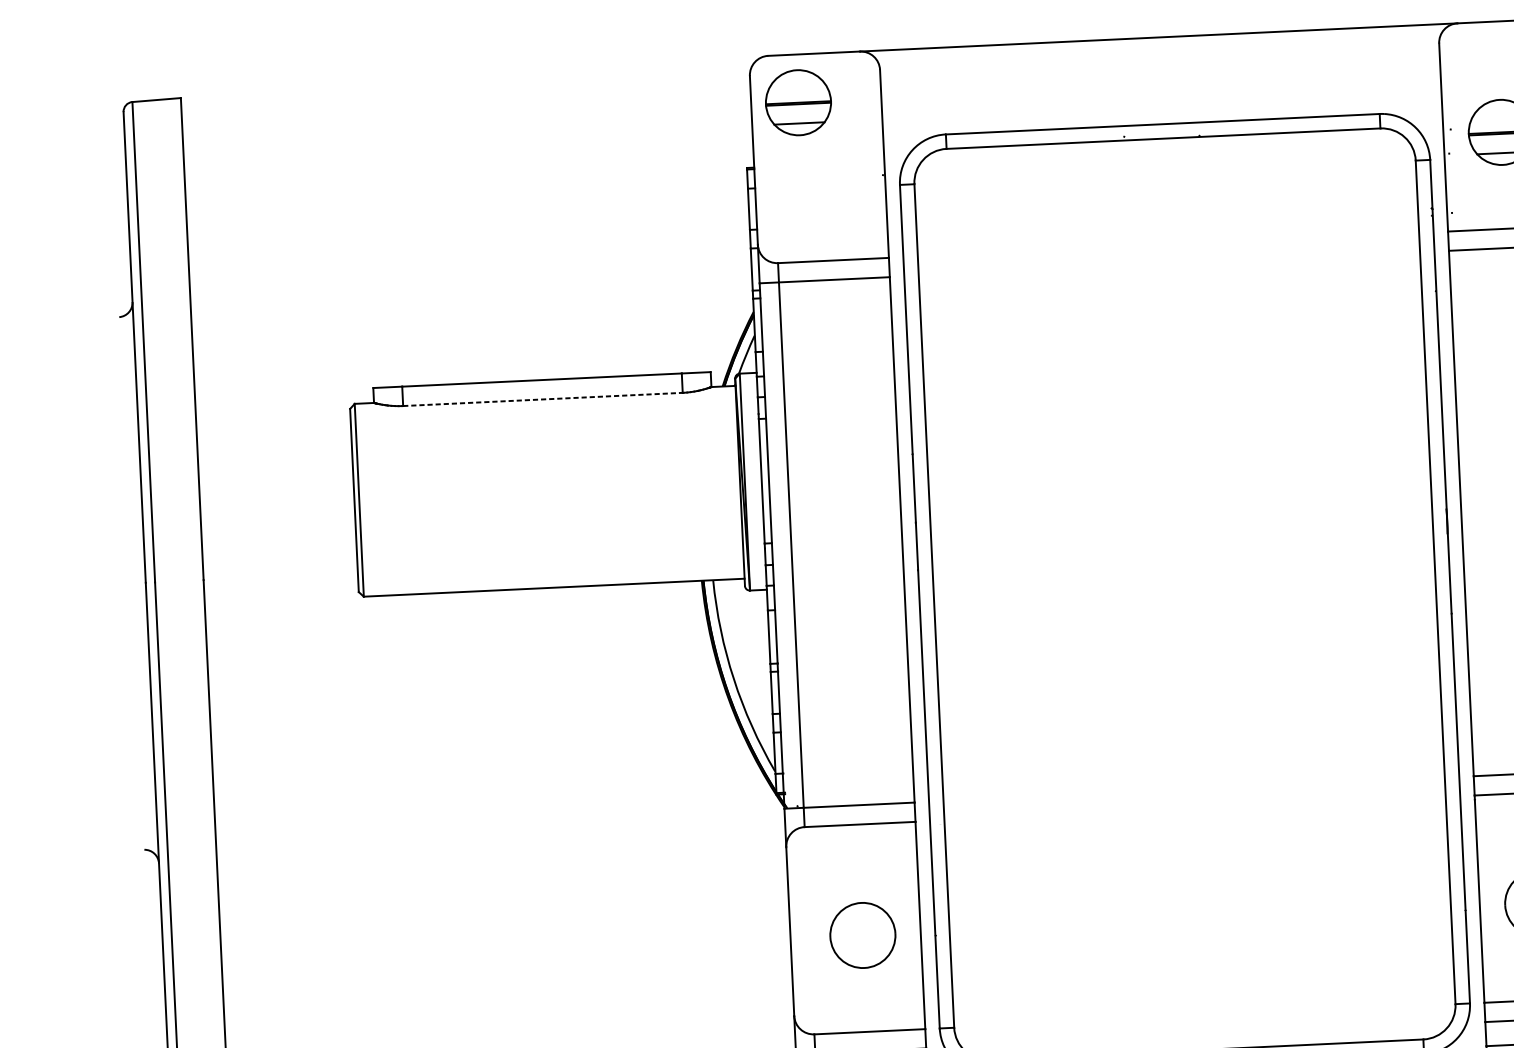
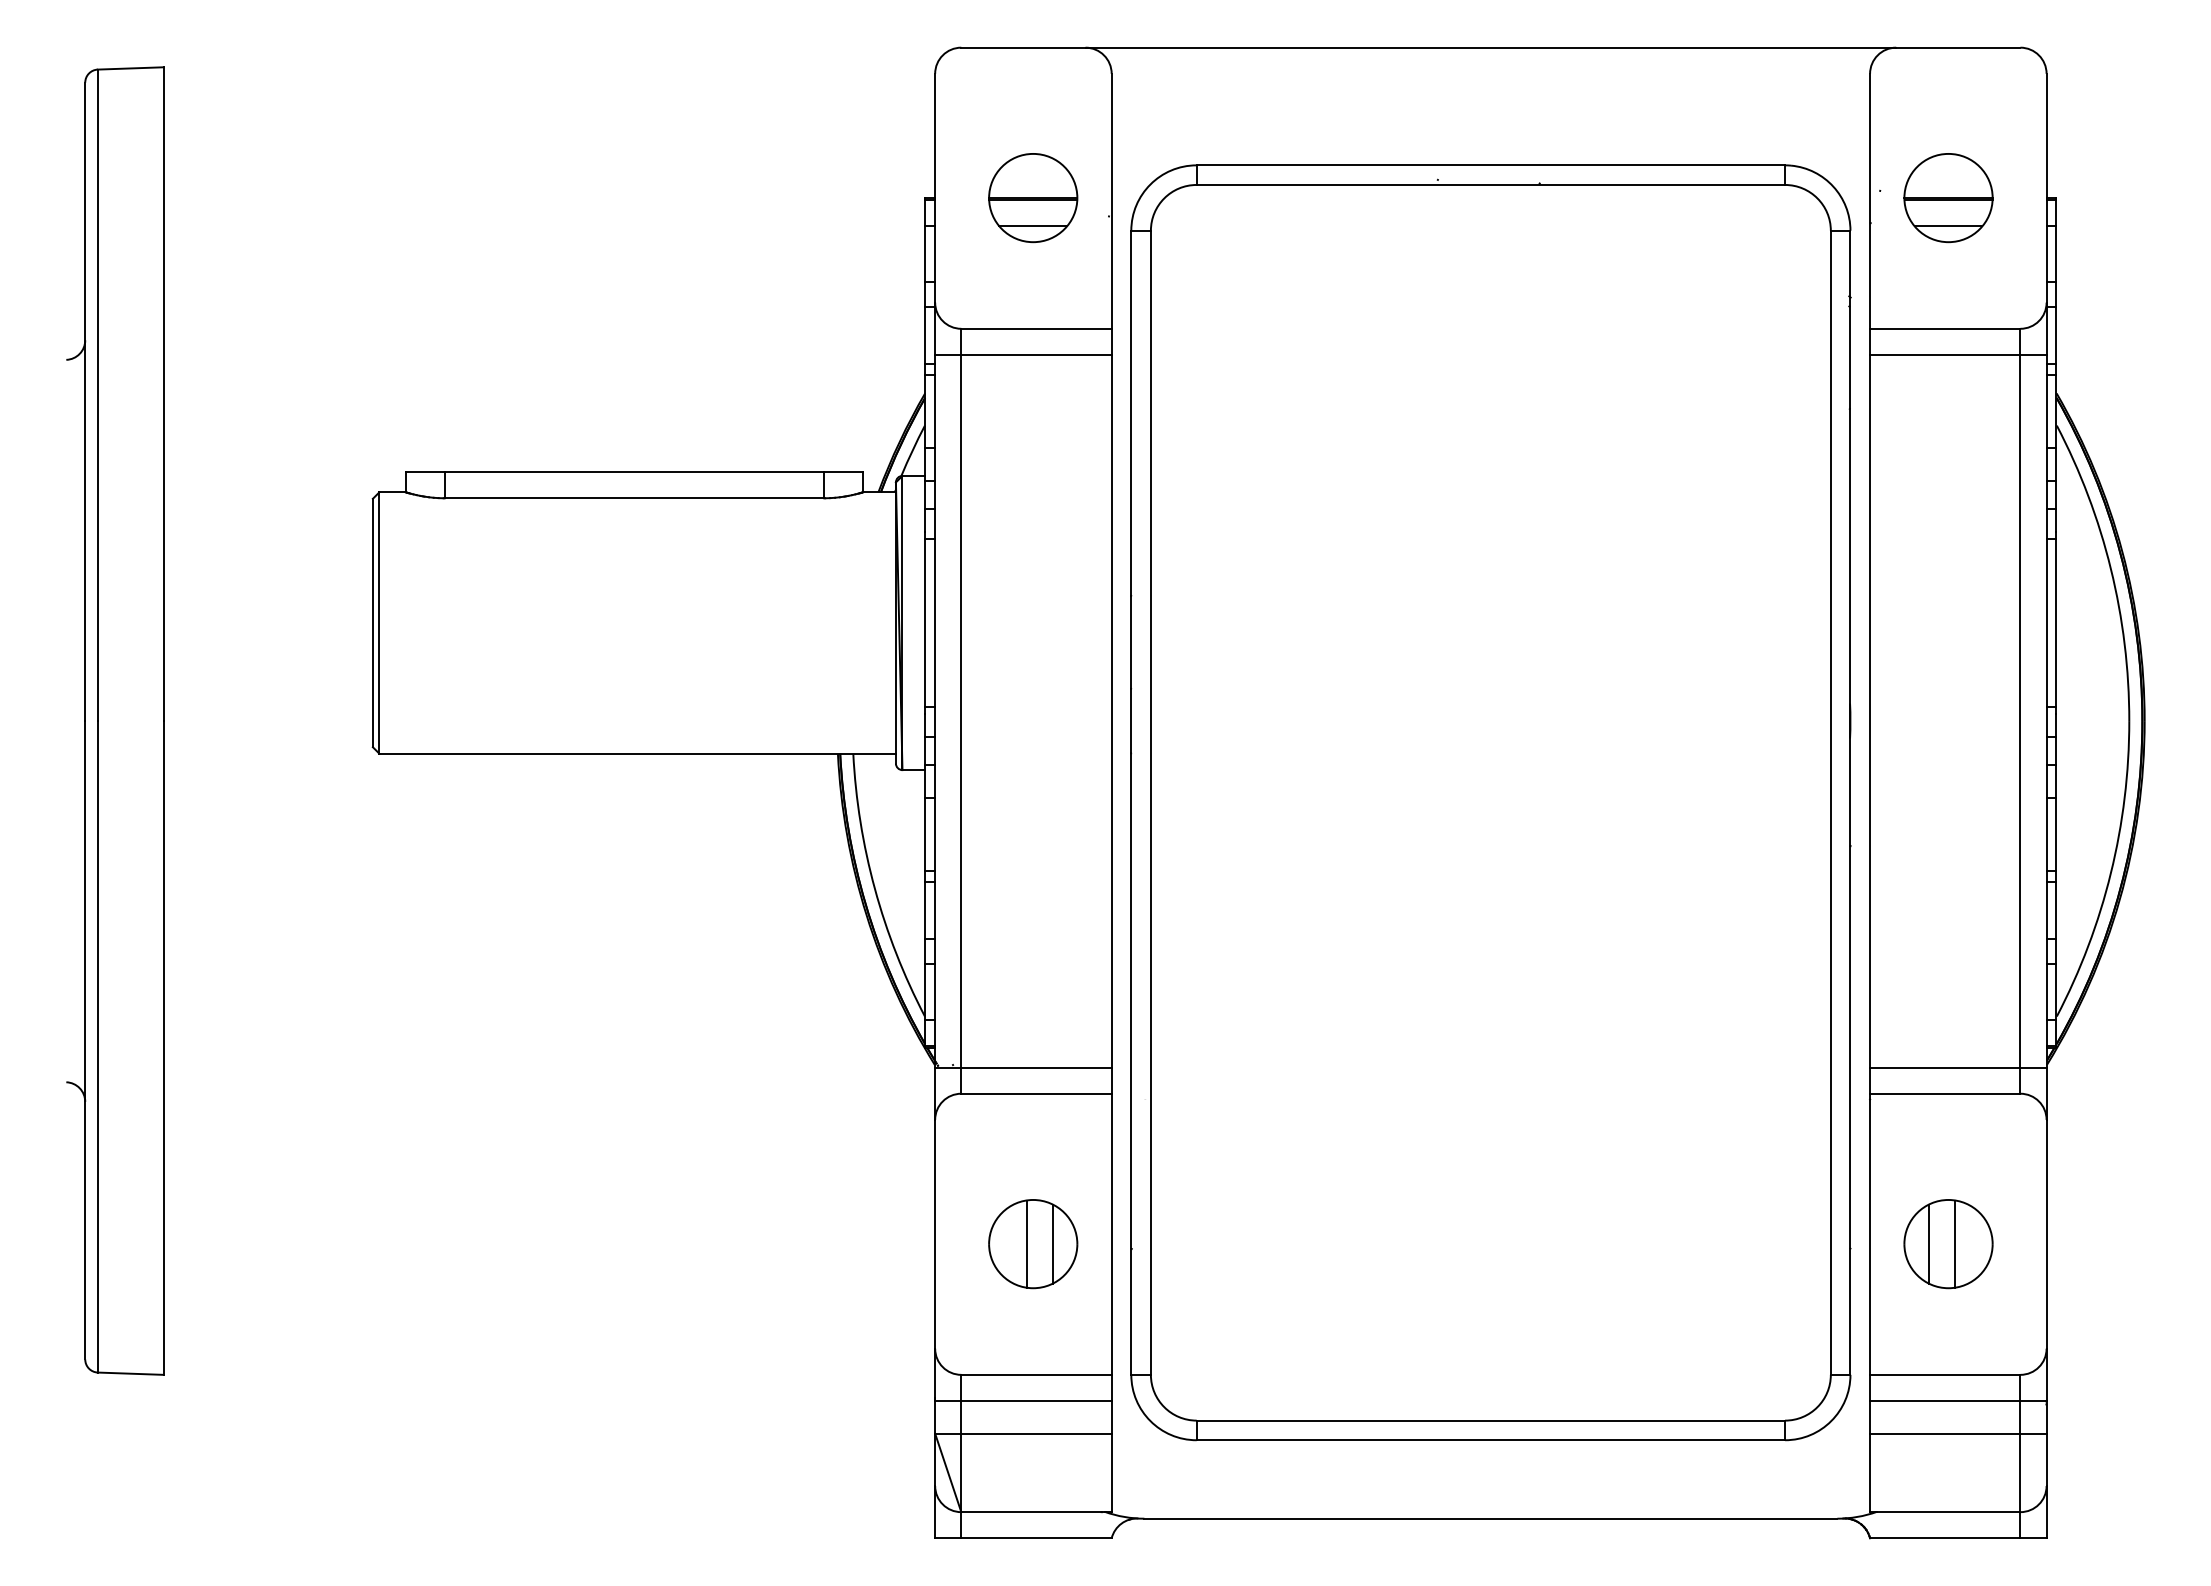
part: (798, 103) -> (1033, 198), moved
line: (543, 399) -> (634, 498), dashed -> solid
line: (877, 934) -> (1052, 1243), added
line: (857, 935) -> (1026, 1243), added

